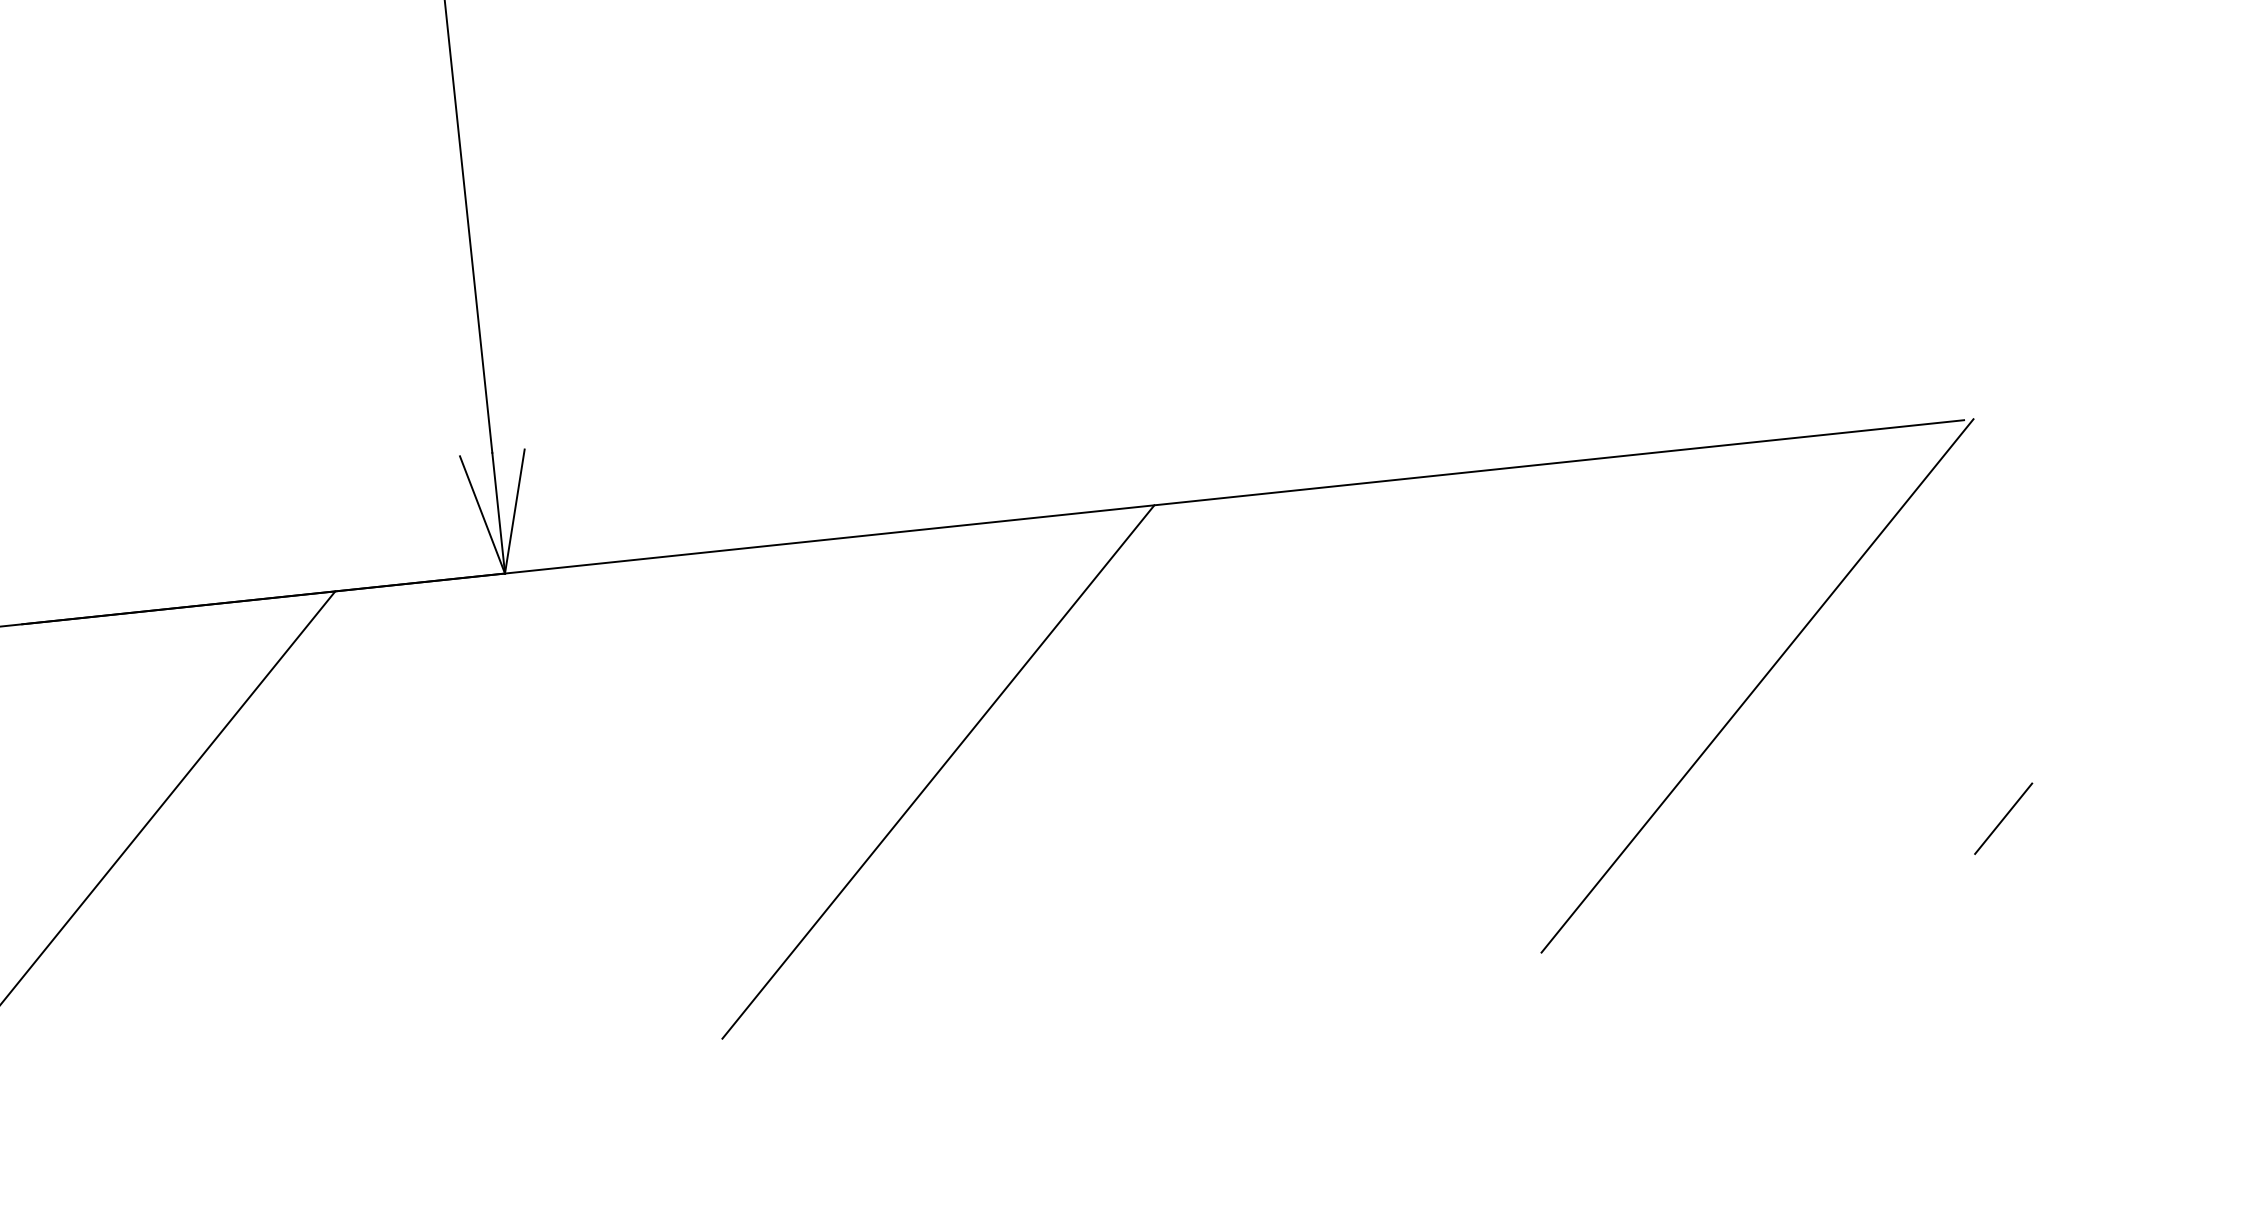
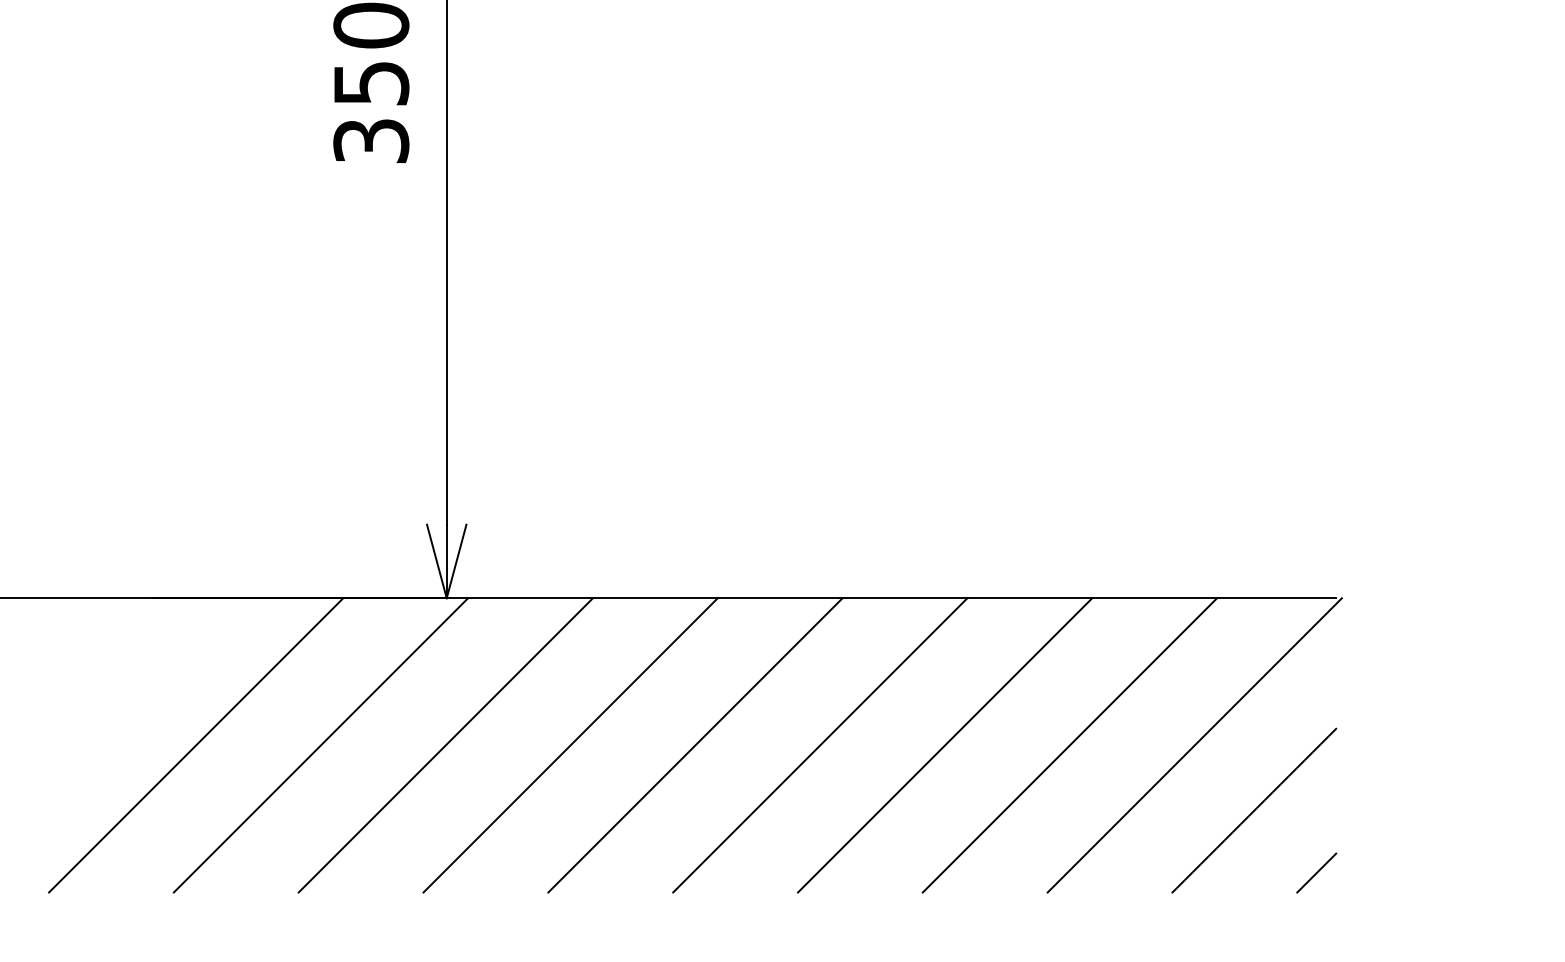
line: (1552, 707) -> (1069, 745), added
line: (1348, 729) -> (945, 745), added
line: (1143, 750) -> (820, 745), added
line: (1866, 782) -> (1254, 810), added
line: (733, 793) -> (570, 745), added
line: (528, 815) -> (445, 745), added
line: (2003, 817) -> (1316, 872), moved
line: (323, 836) -> (320, 745), added

